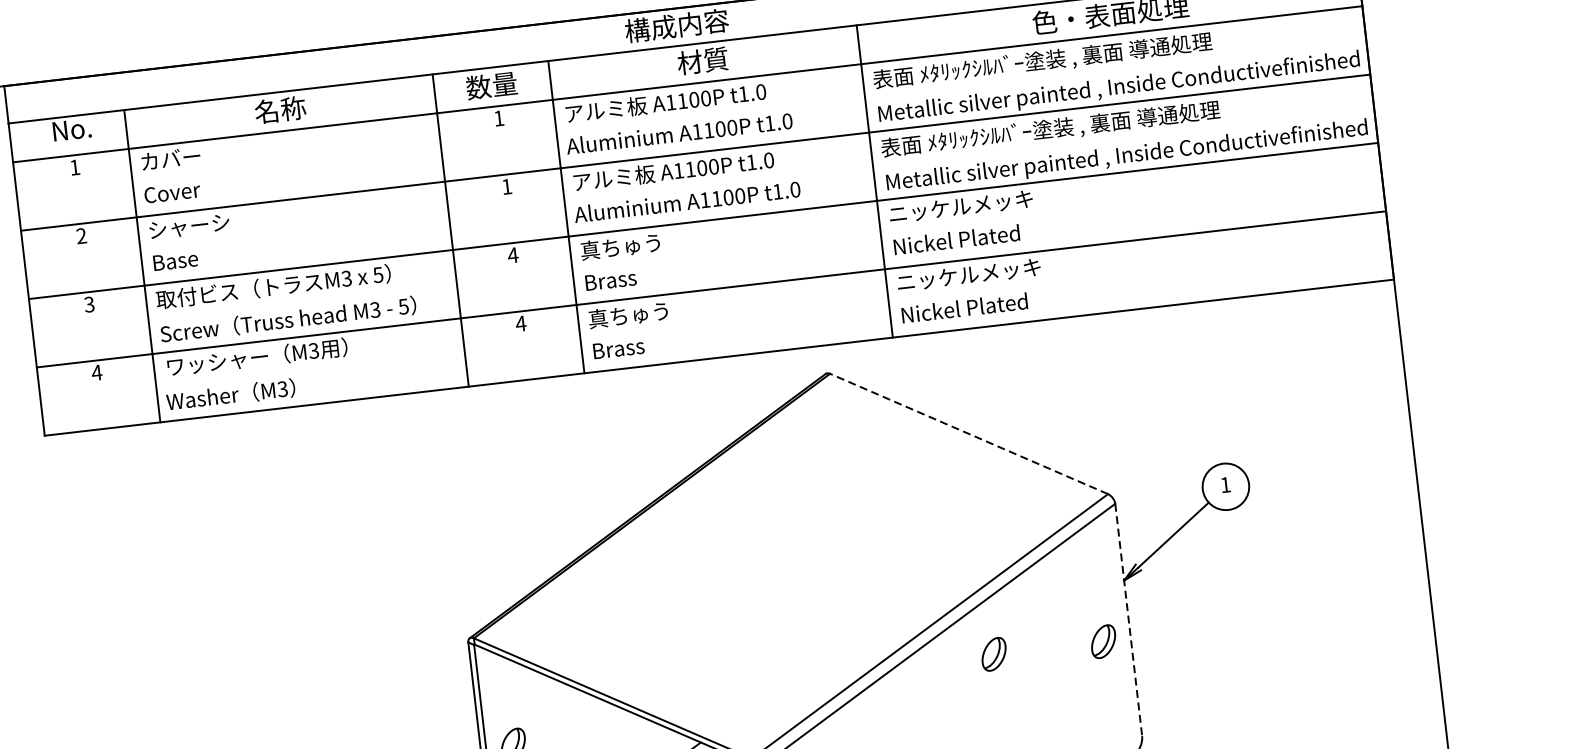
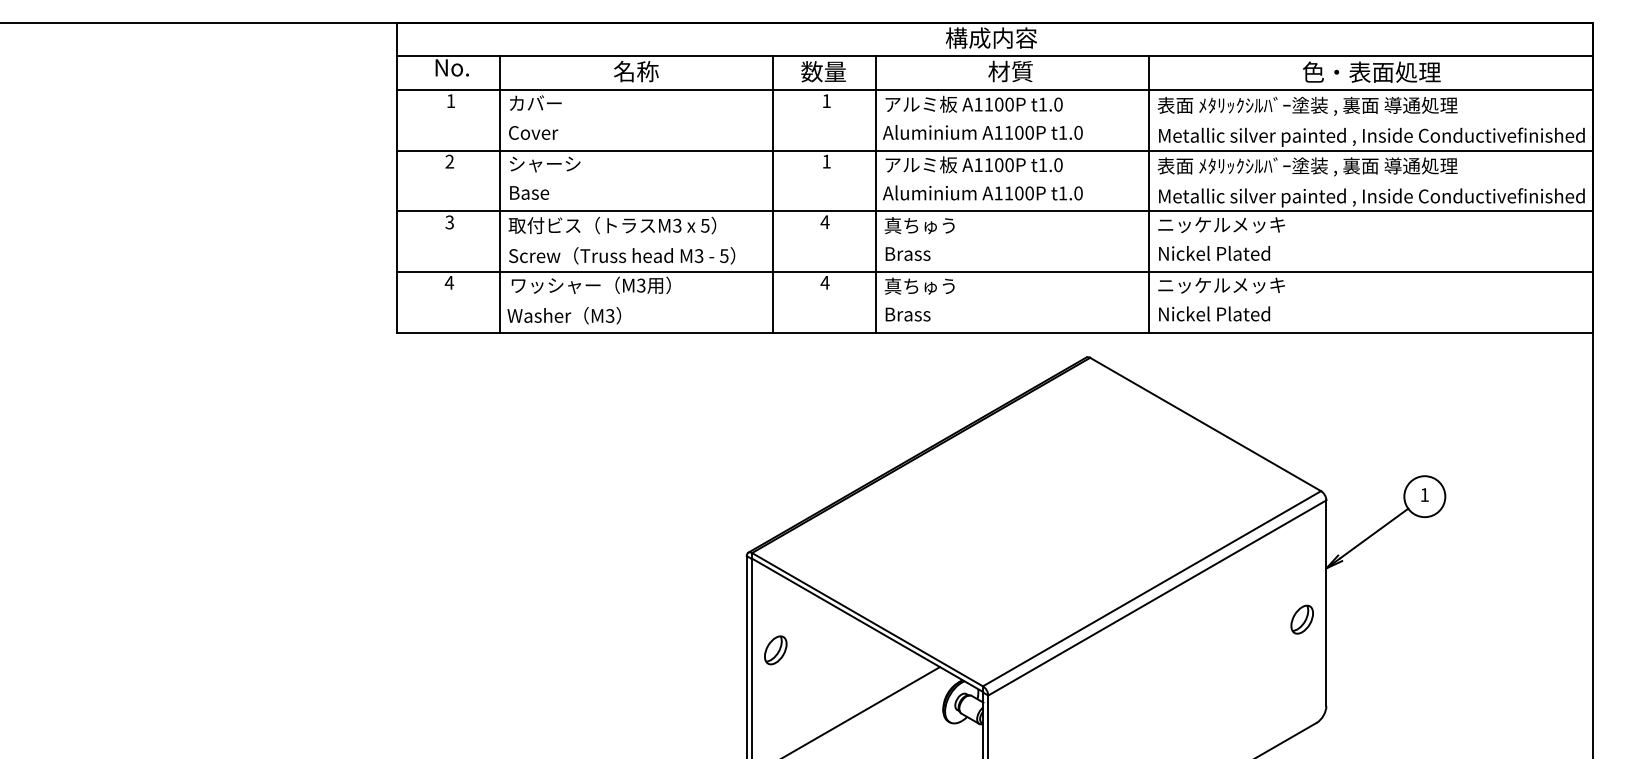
line: (968, 433) -> (1205, 424), dashed -> solid
line: (1128, 620) -> (1326, 603), dashed -> solid
part: (993, 654) -> (1204, 619), removed

